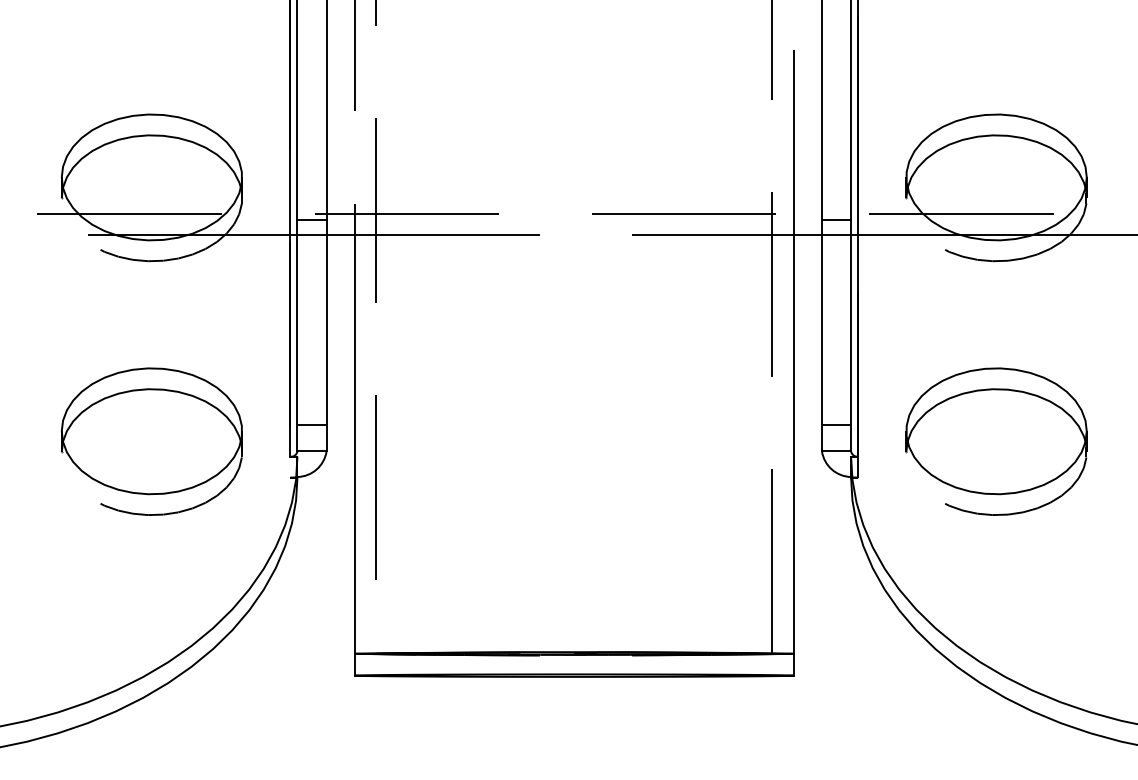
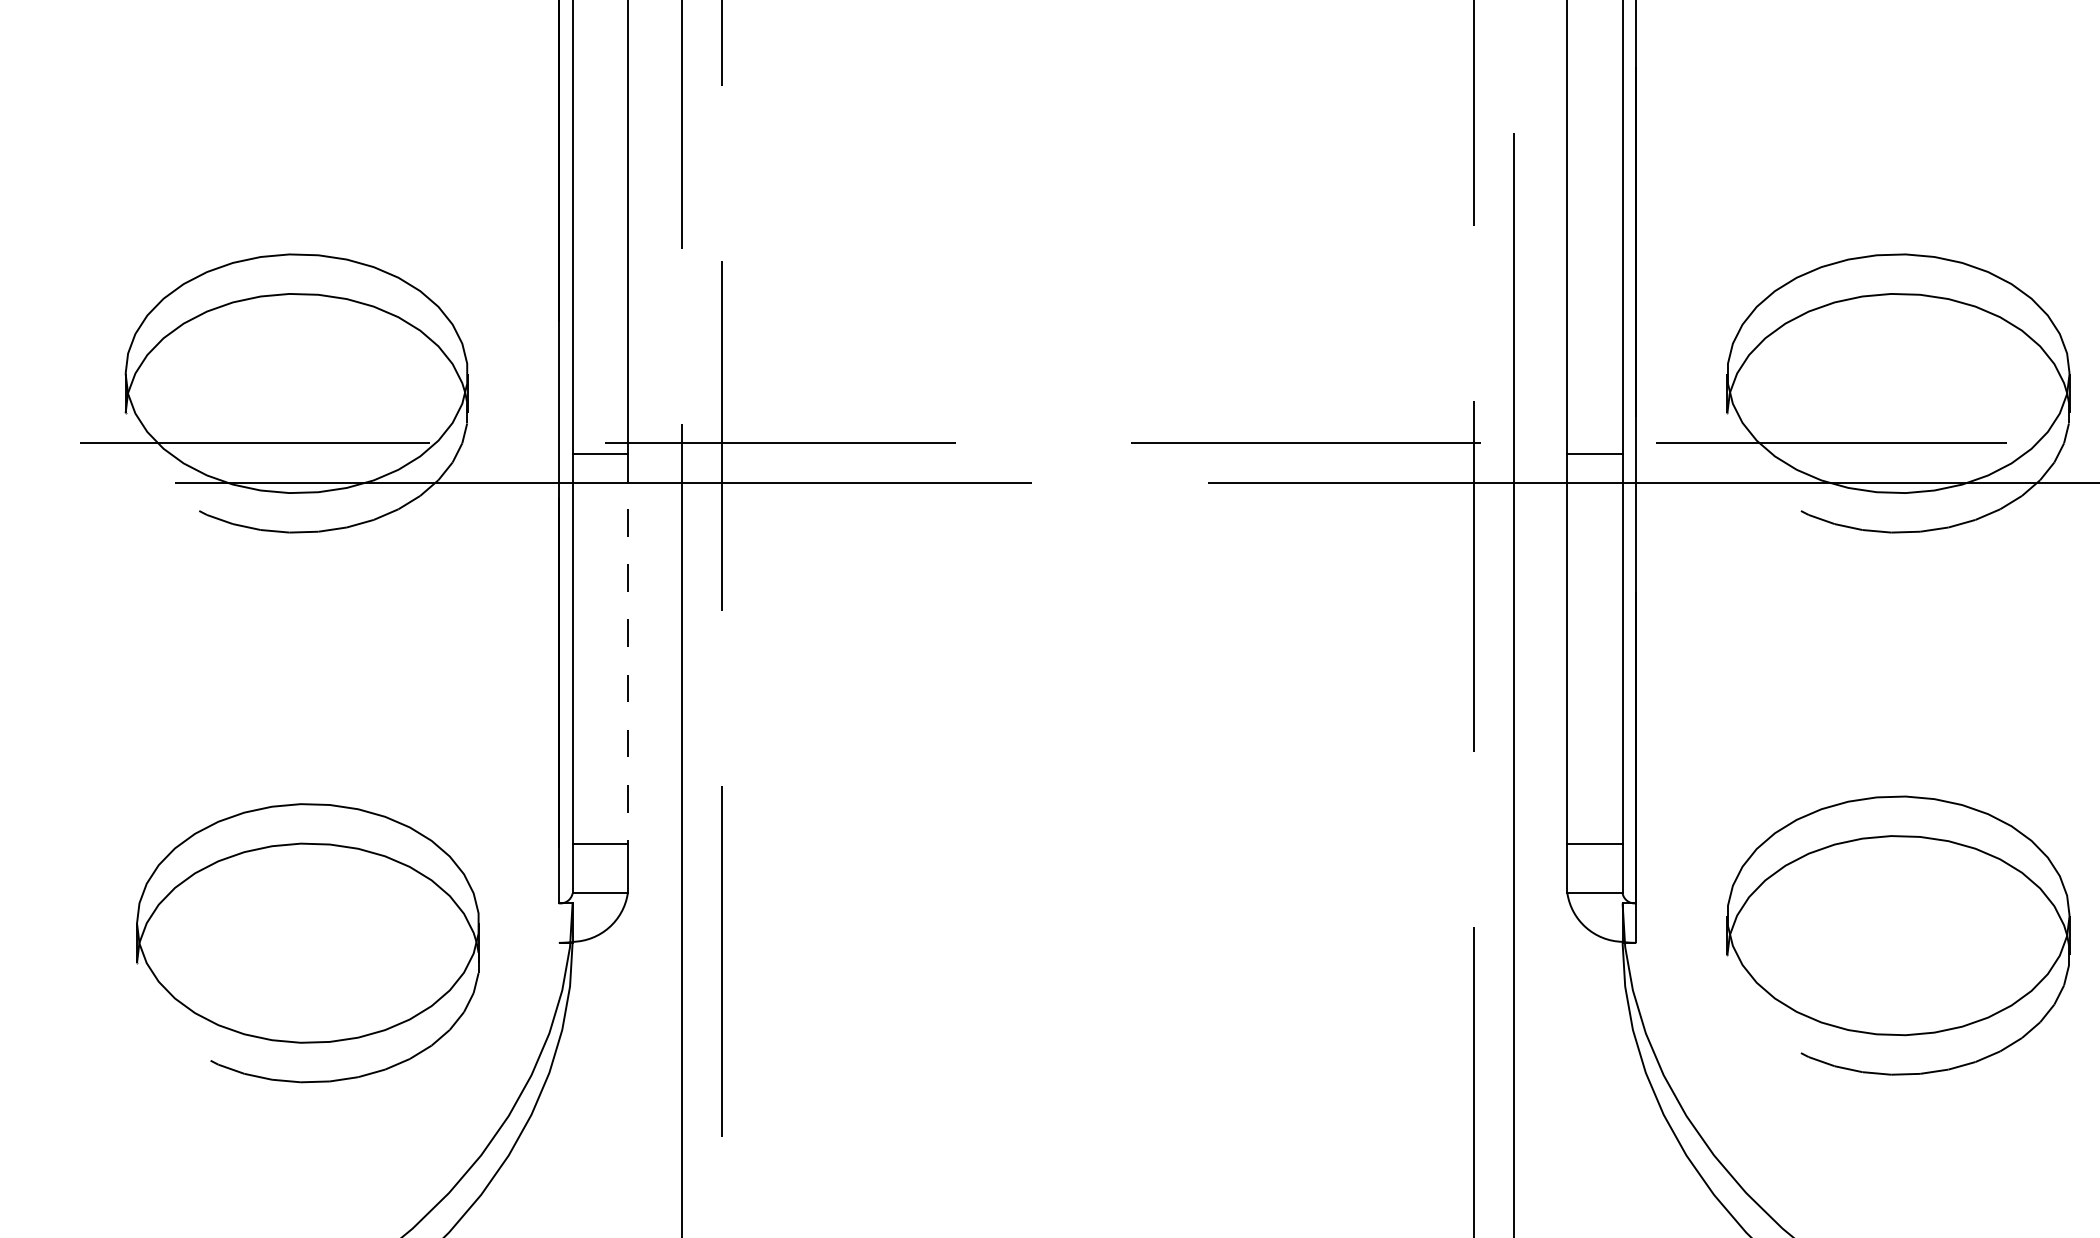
line: (326, 322) -> (627, 648), solid -> dashed
part: (151, 441) -> (307, 942), moved
part: (996, 441) -> (1898, 935), moved

